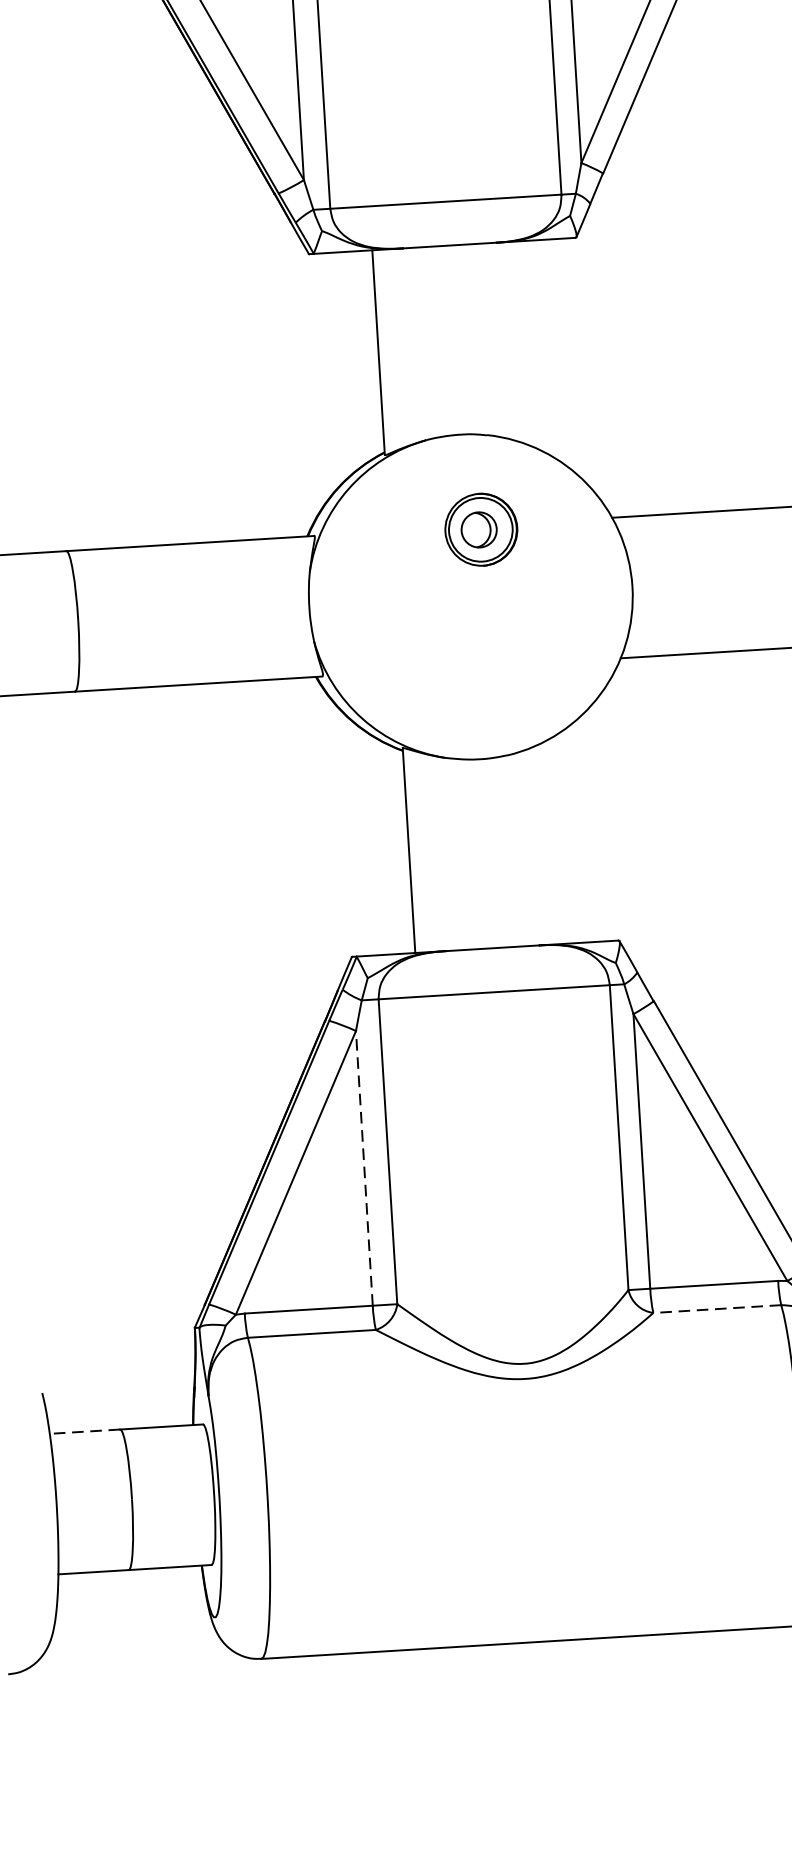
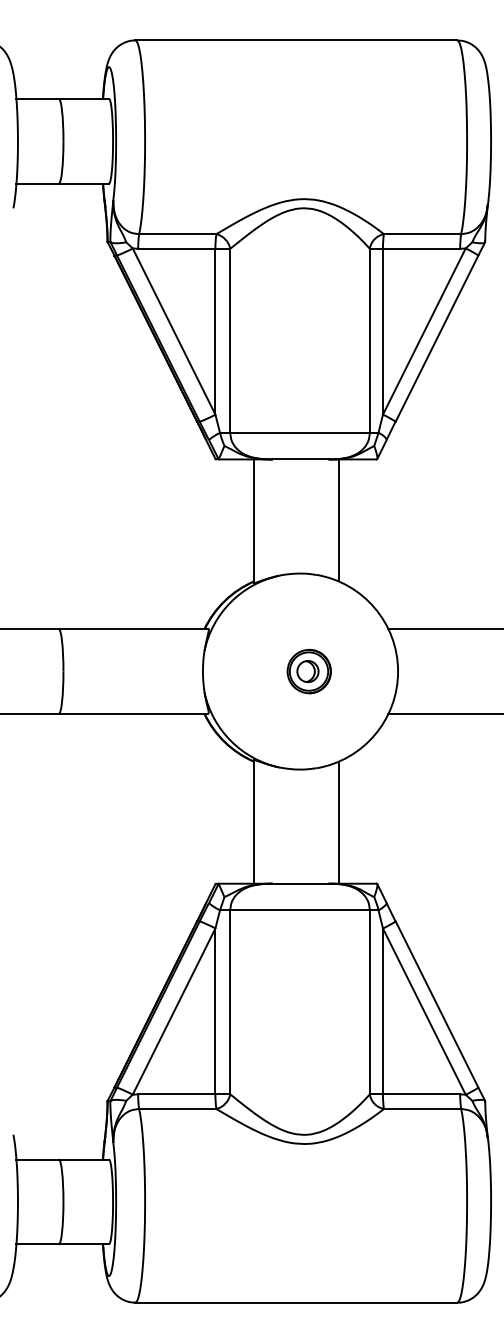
line: (518, 342) -> (338, 520), added
part: (480, 529) -> (308, 671), moved
line: (549, 843) -> (338, 822), added
line: (364, 1168) -> (215, 1011), dashed -> solid
line: (717, 1309) -> (422, 1109), dashed -> solid
line: (84, 1431) -> (37, 1159), dashed -> solid

